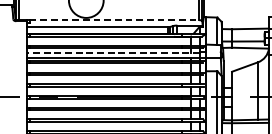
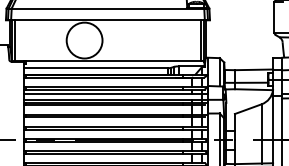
line: (115, 19) -> (114, 60), dashed -> solid
line: (113, 52) -> (112, 94), dashed -> solid

